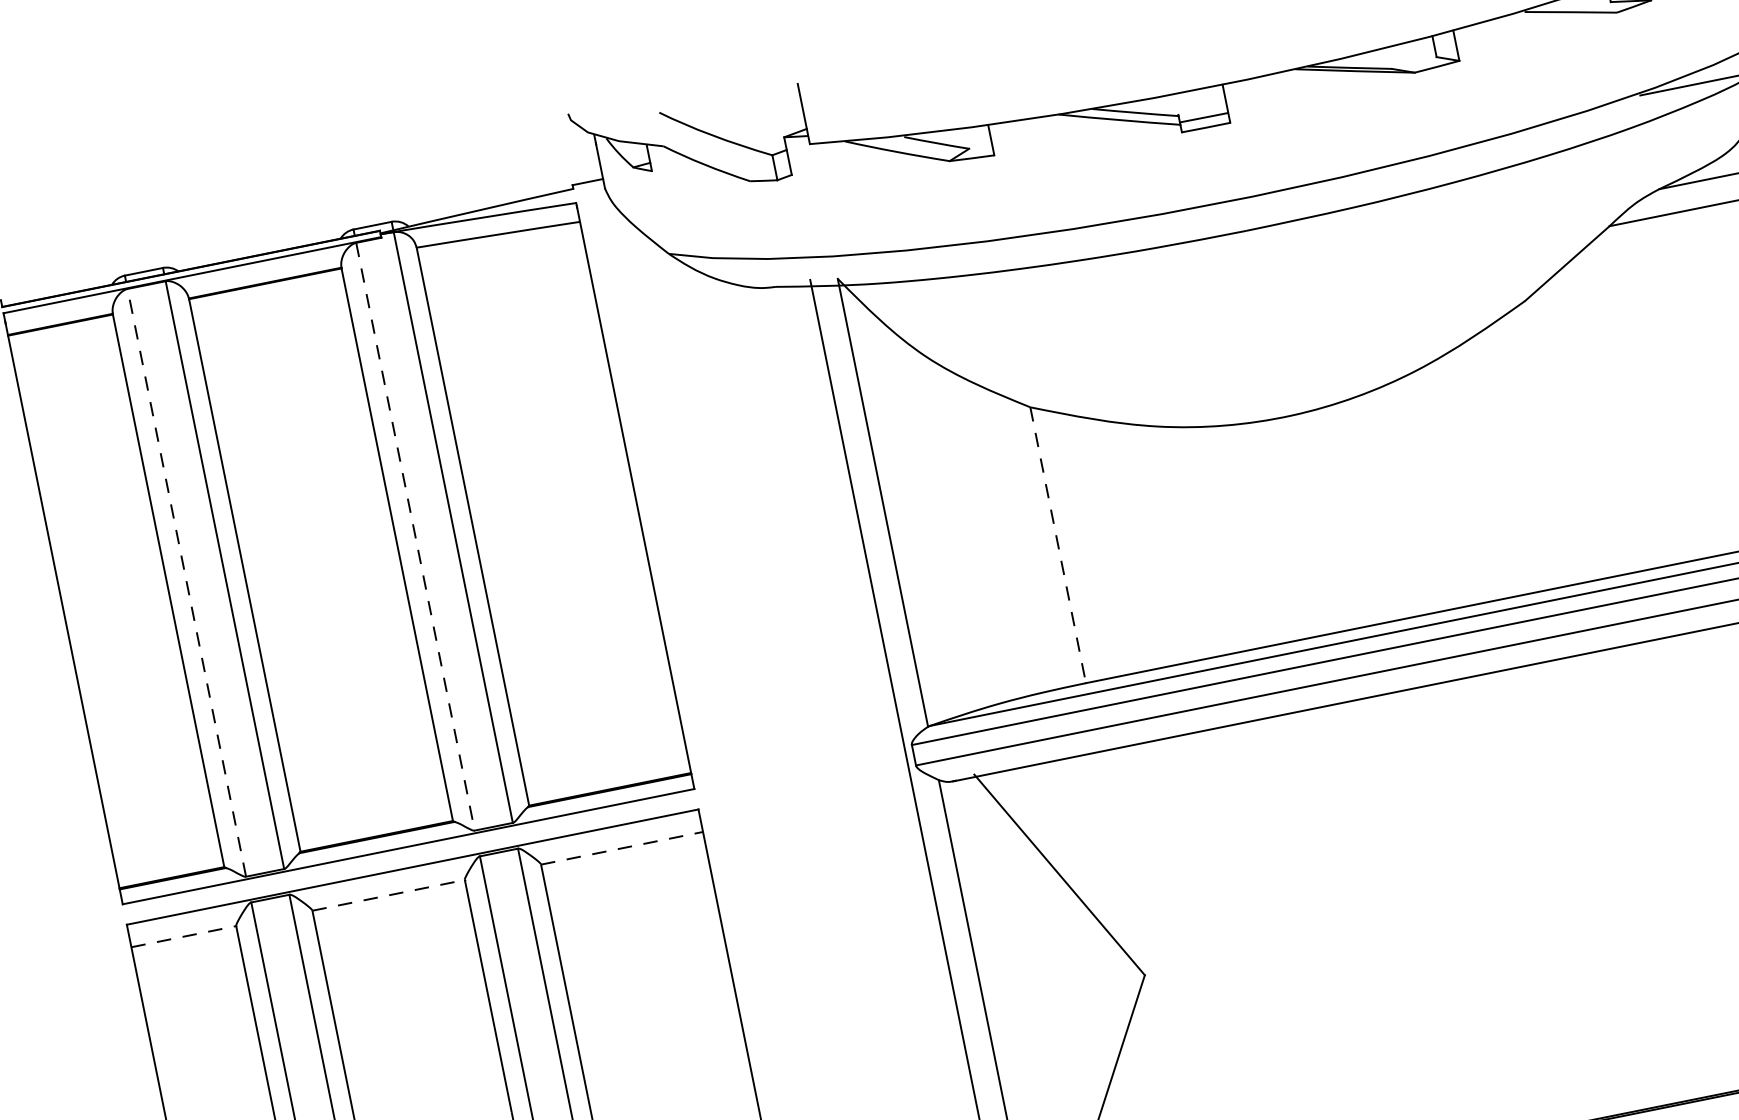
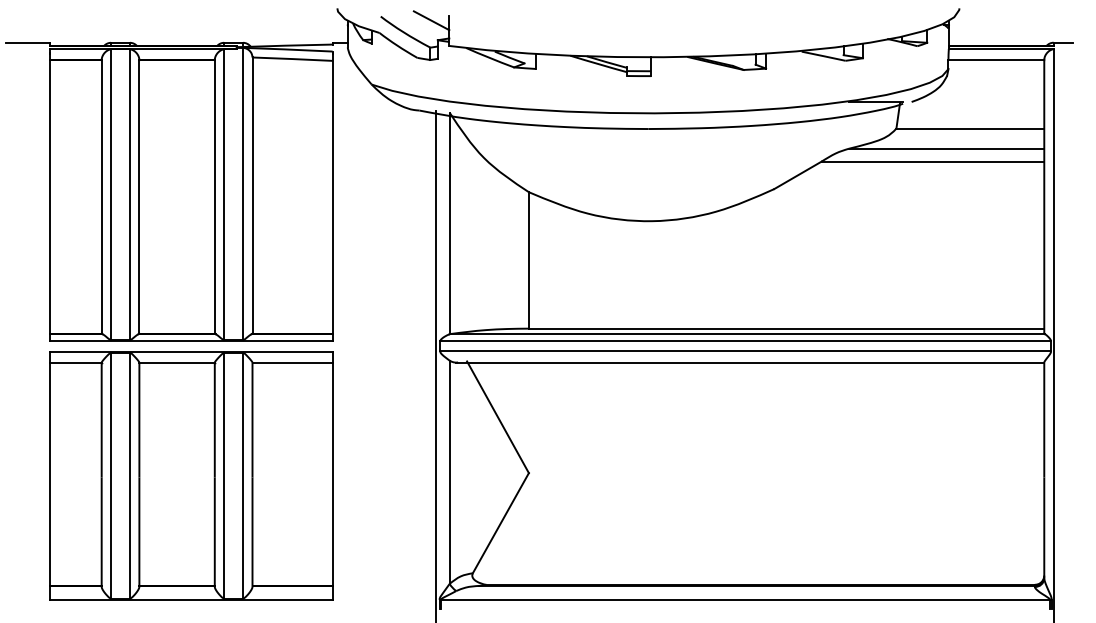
line: (763, 99) -> (431, 20), added
line: (416, 538) -> (224, 195), dashed -> solid
line: (1057, 545) -> (528, 260), dashed -> solid
line: (187, 582) -> (111, 194), dashed -> solid
line: (623, 847) -> (293, 362), dashed -> solid
line: (389, 894) -> (177, 362), dashed -> solid
line: (183, 936) -> (75, 362), dashed -> solid

